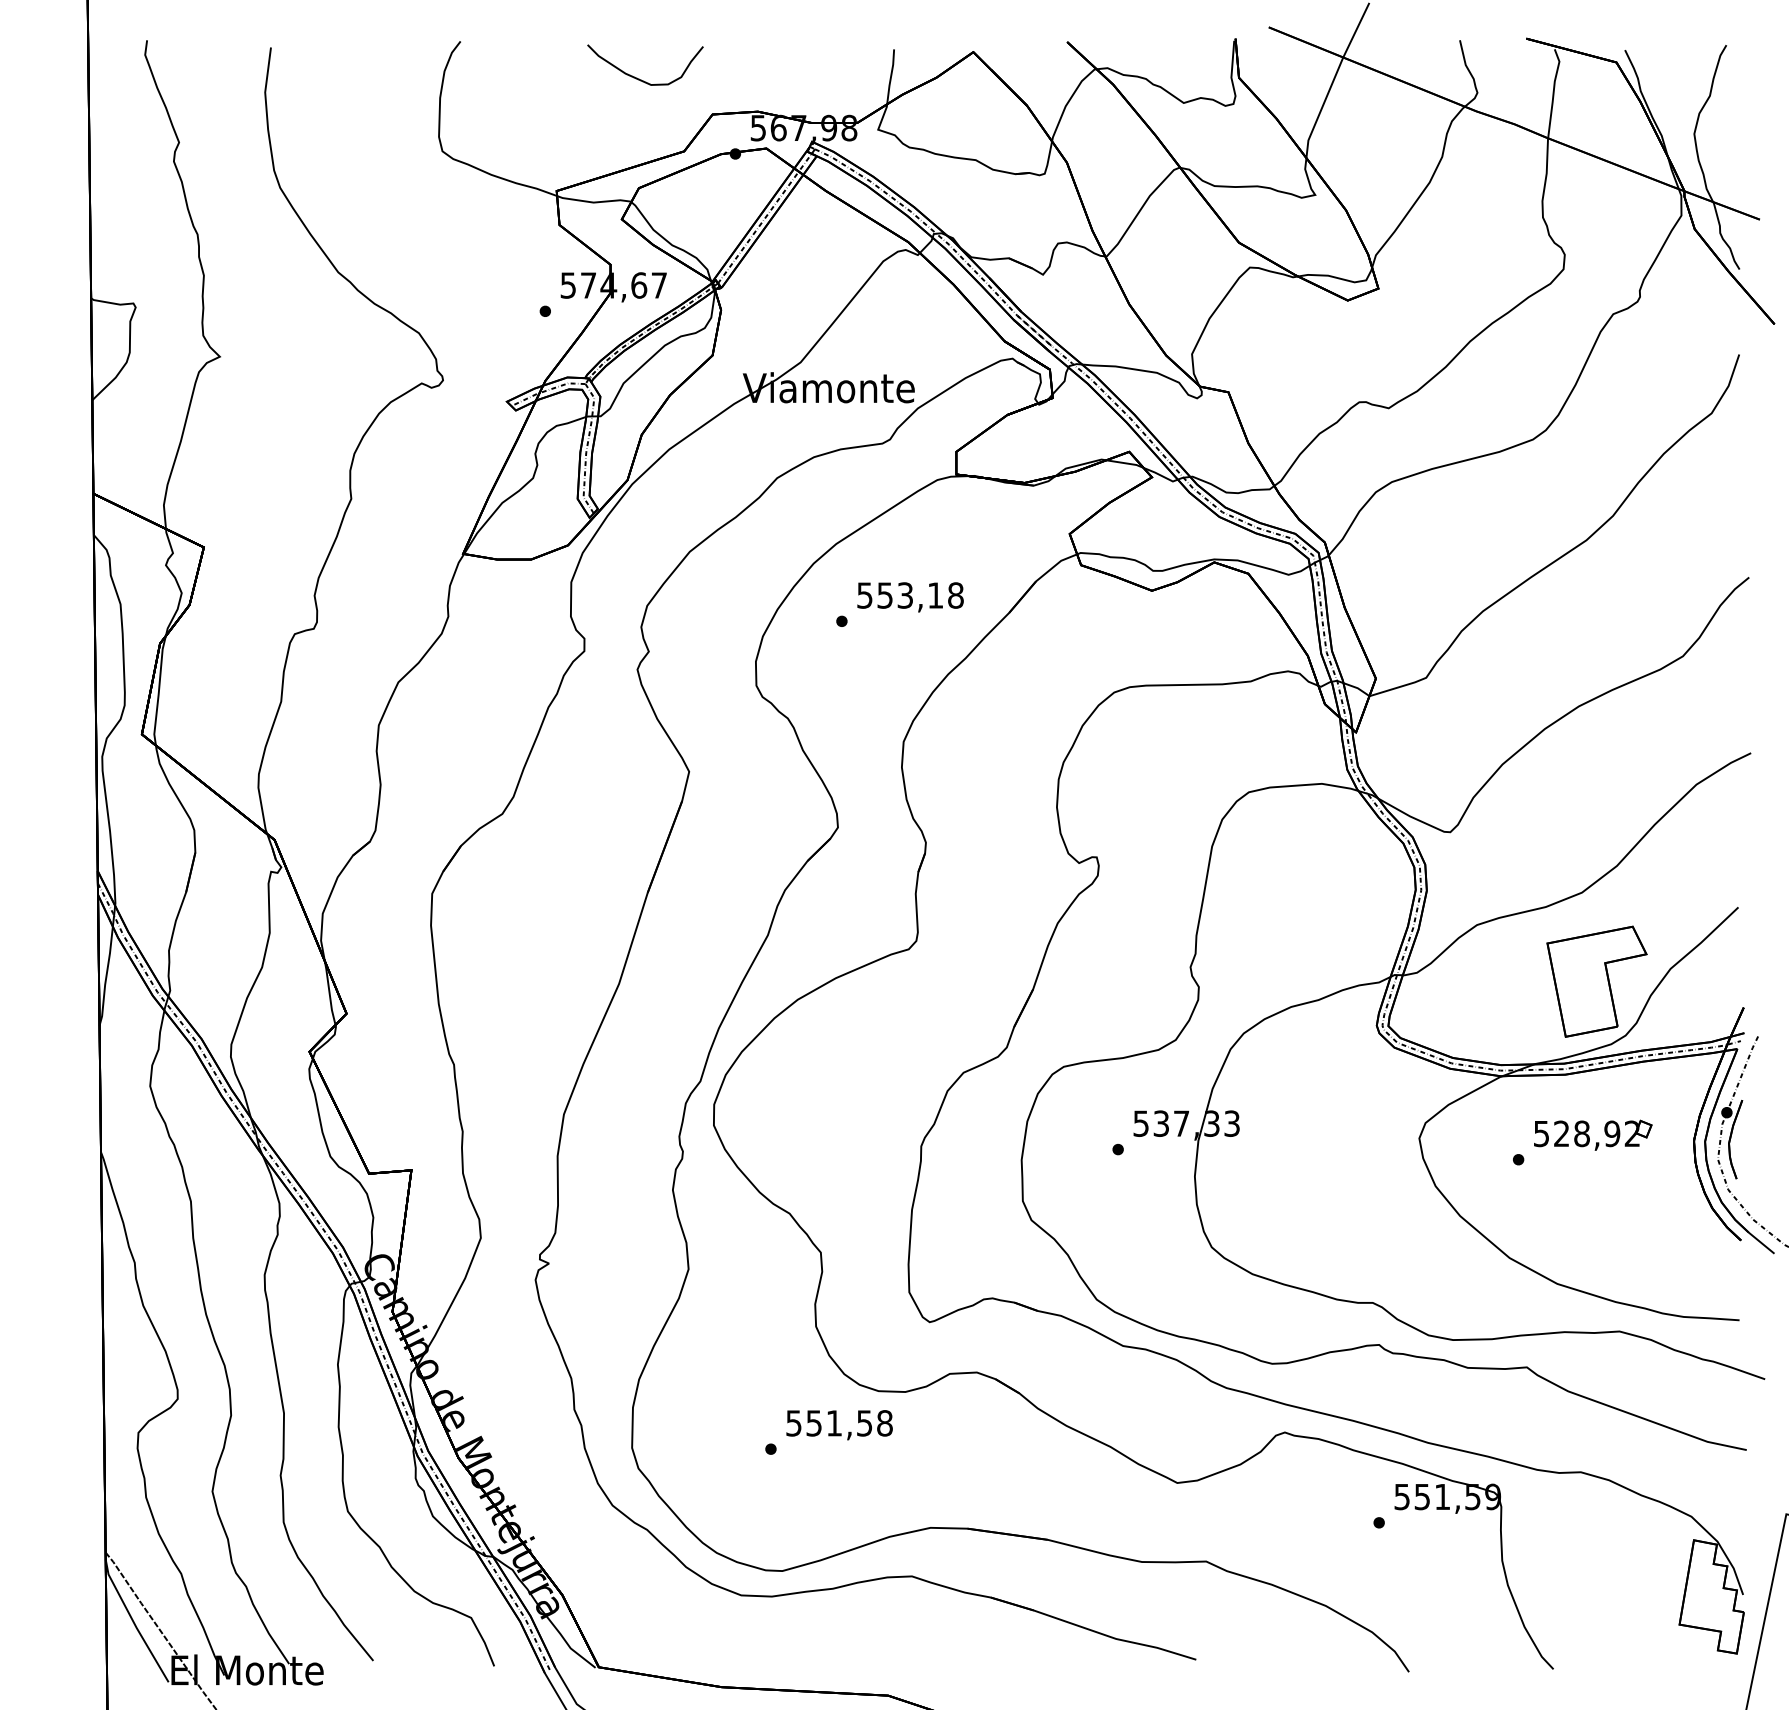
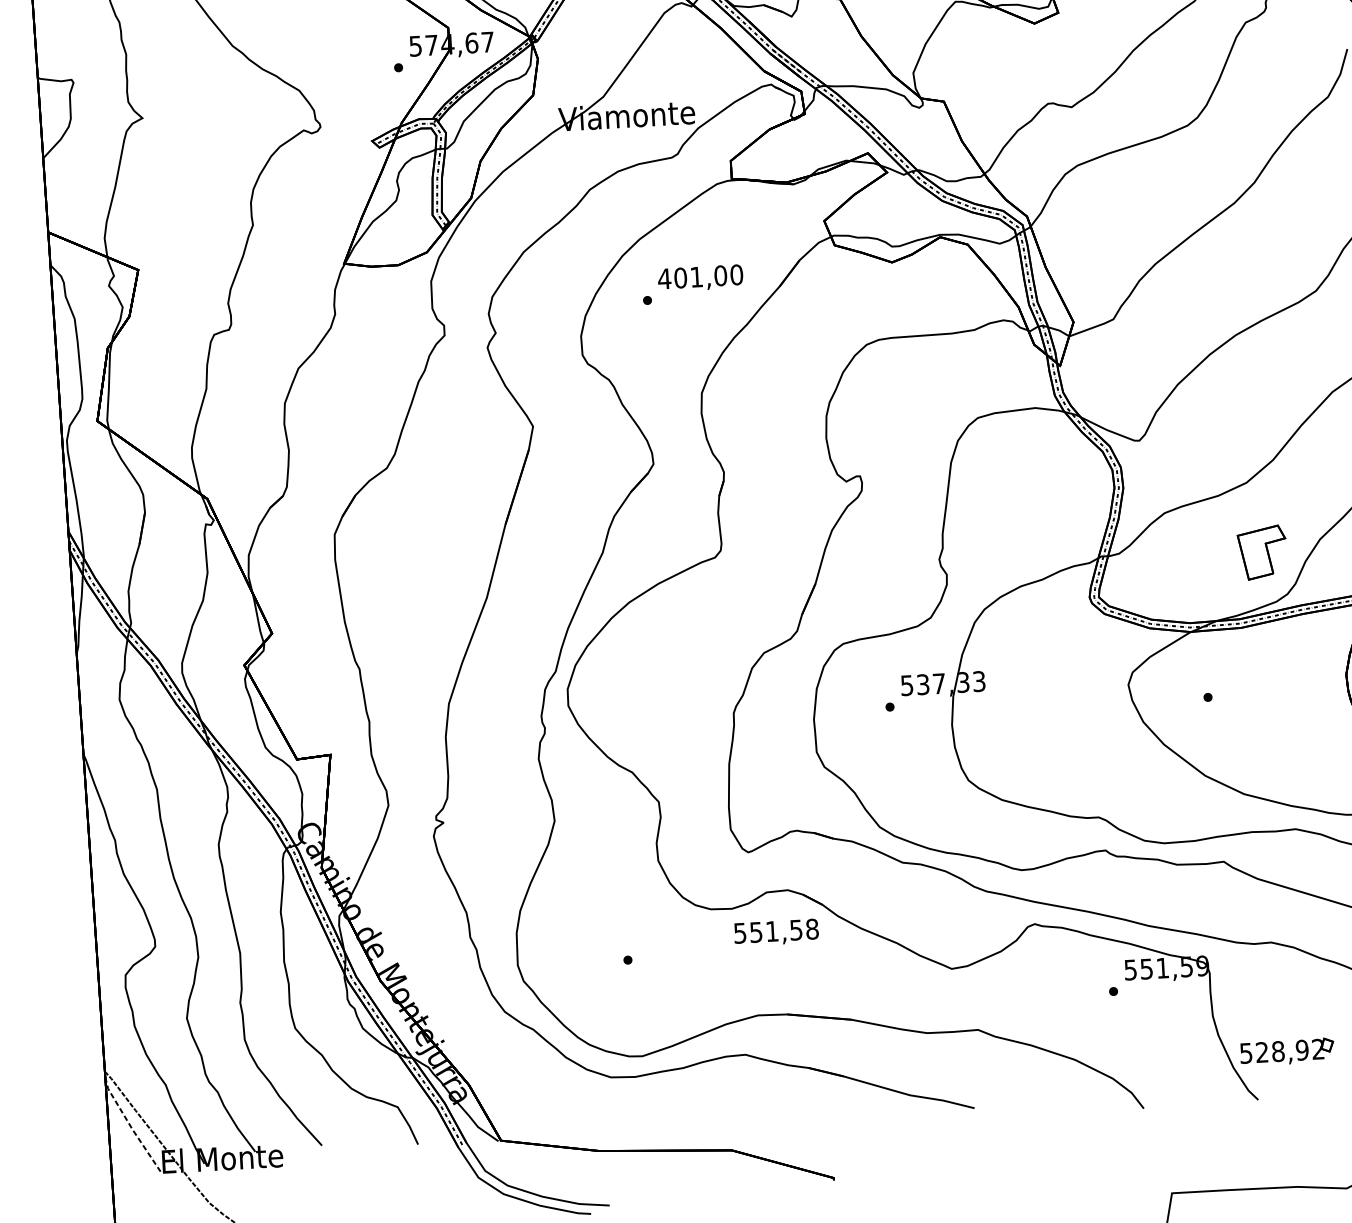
text: (909, 595) -> (699, 276), 553,18 -> 401,00
part: (1596, 981) -> (1261, 552), size x0.6
part: (1593, 1134) -> (1287, 1051), moved
text: (839, 1425) -> (776, 932), moved
line: (133, 1621) -> (130, 1125), solid -> dashed

